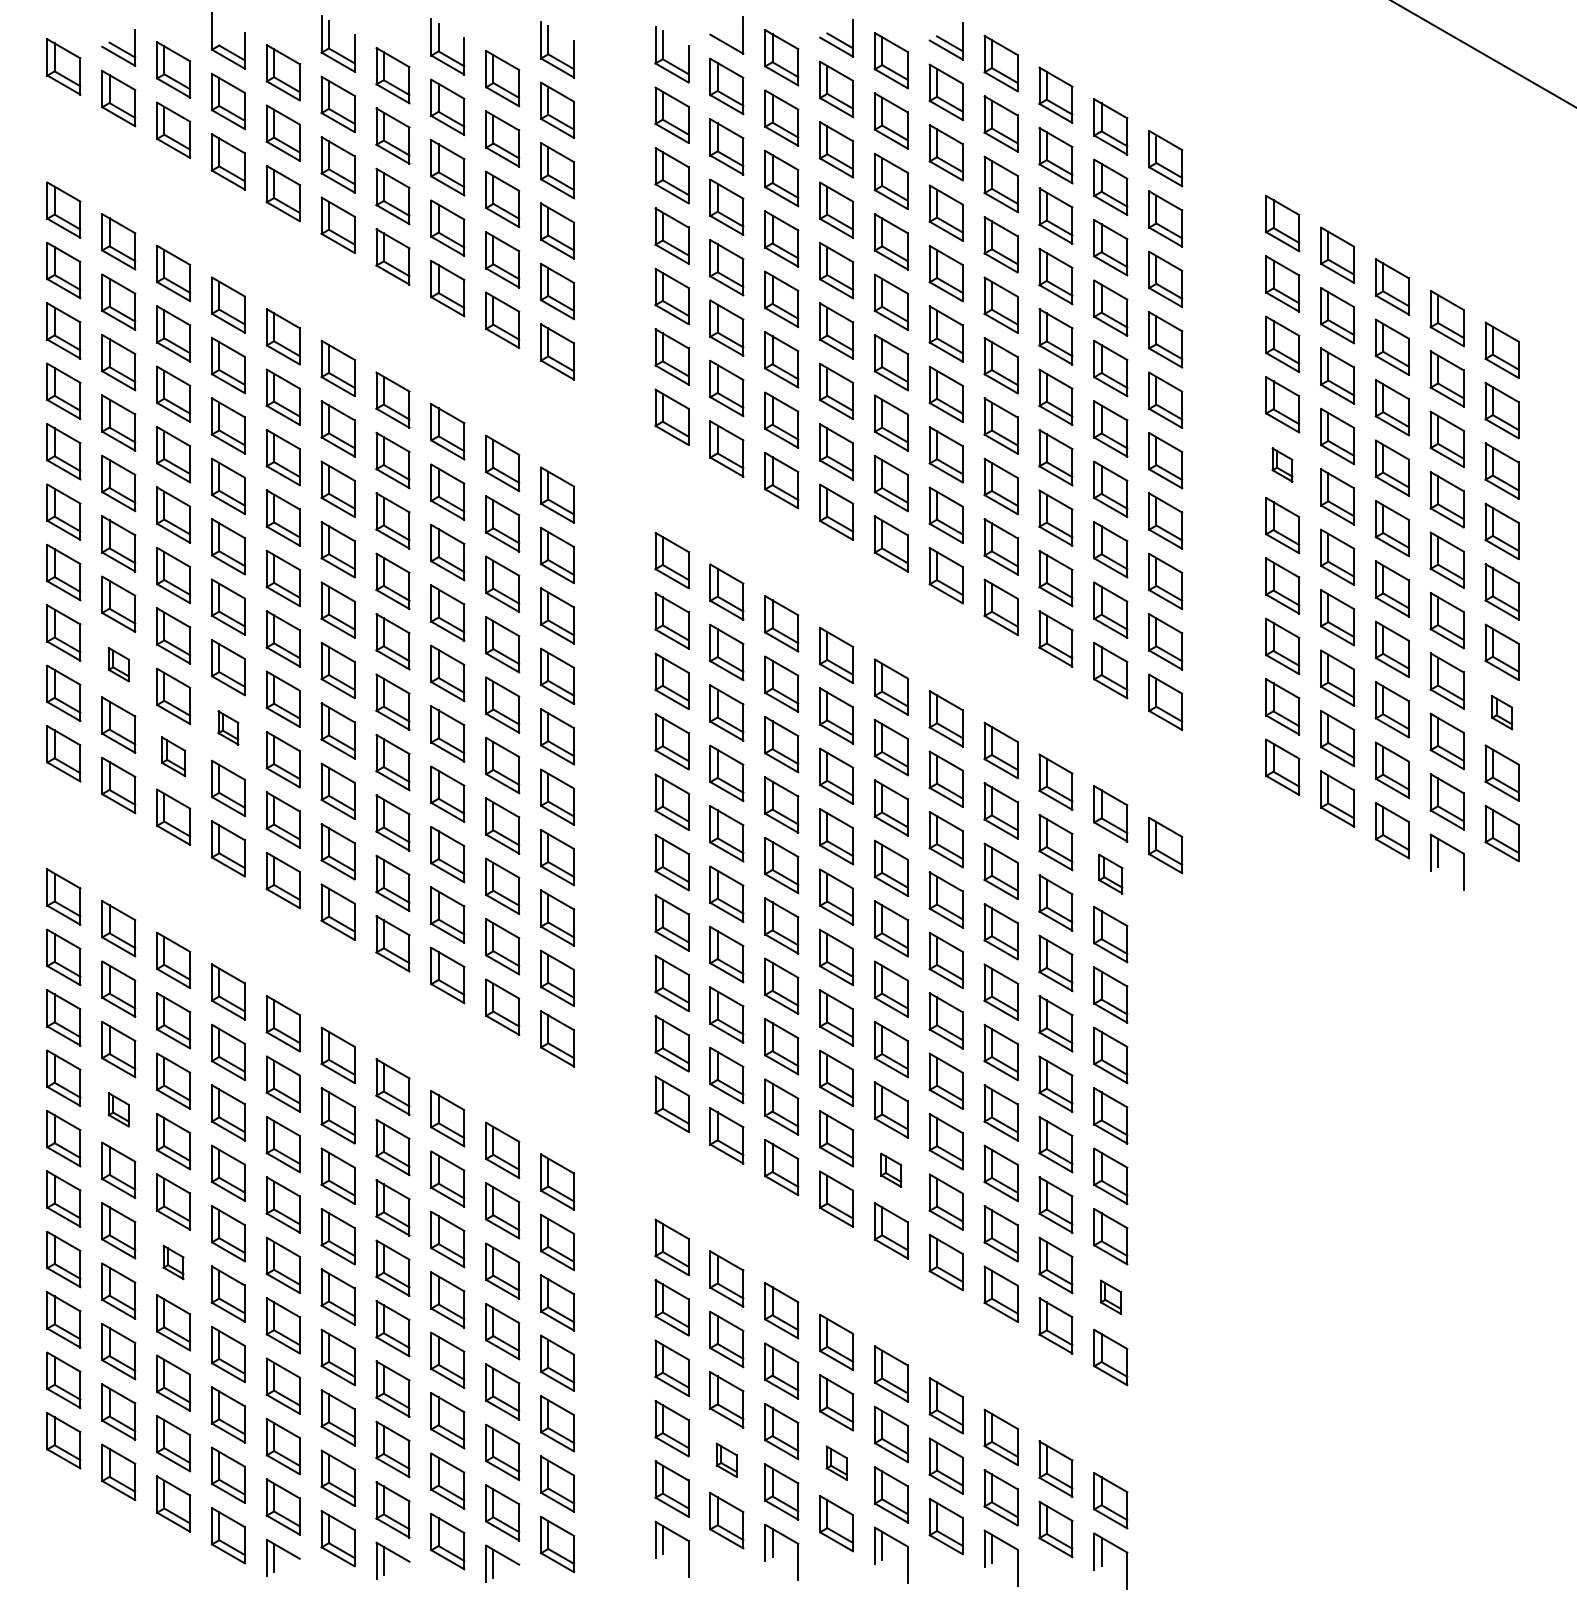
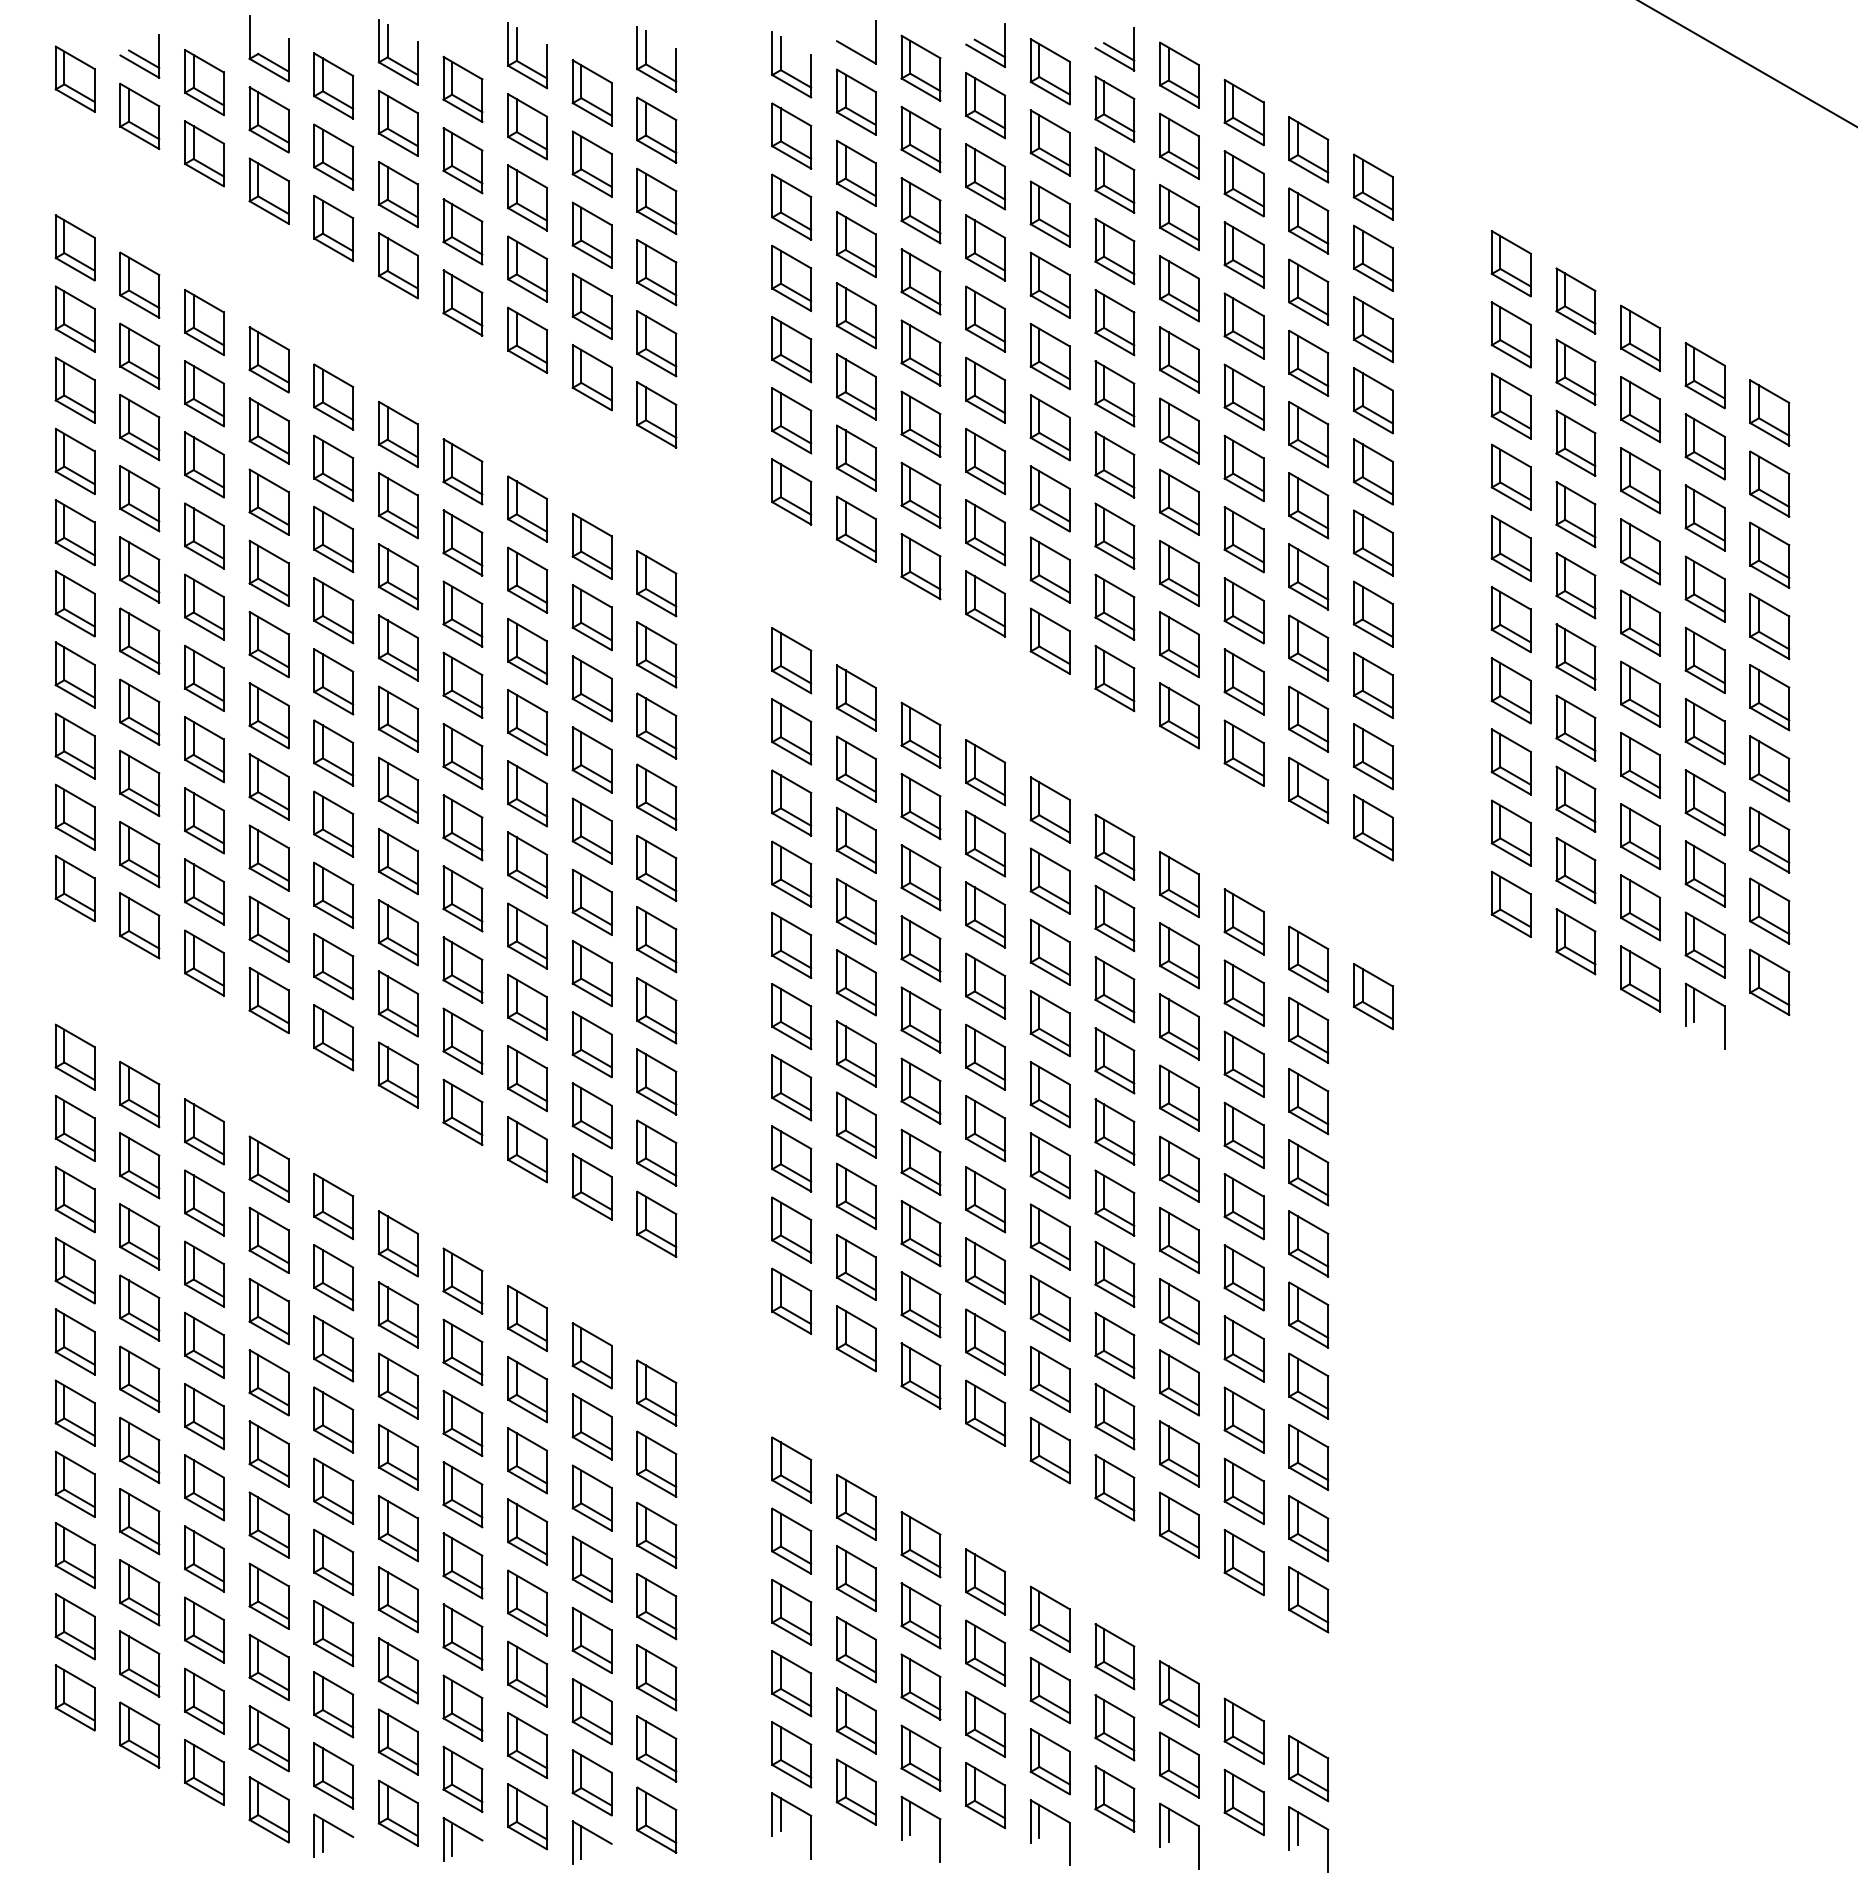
part: (1282, 464) -> (1510, 547), size x1.67
part: (118, 664) -> (139, 783), size x1.67
part: (1501, 712) -> (1769, 839), size x1.67
part: (227, 727) -> (268, 857), size x1.67
part: (173, 756) -> (204, 891), size x1.43
part: (1110, 873) -> (1308, 1029), size x1.43
part: (118, 1109) -> (139, 1307), size x1.67
part: (890, 1169) -> (1049, 1378), size x1.67
part: (173, 1262) -> (204, 1487), size x1.67
part: (1110, 1296) -> (1308, 1528), size x1.67
part: (726, 1459) -> (855, 1720), size x1.67
part: (836, 1462) -> (985, 1723), size x1.67

